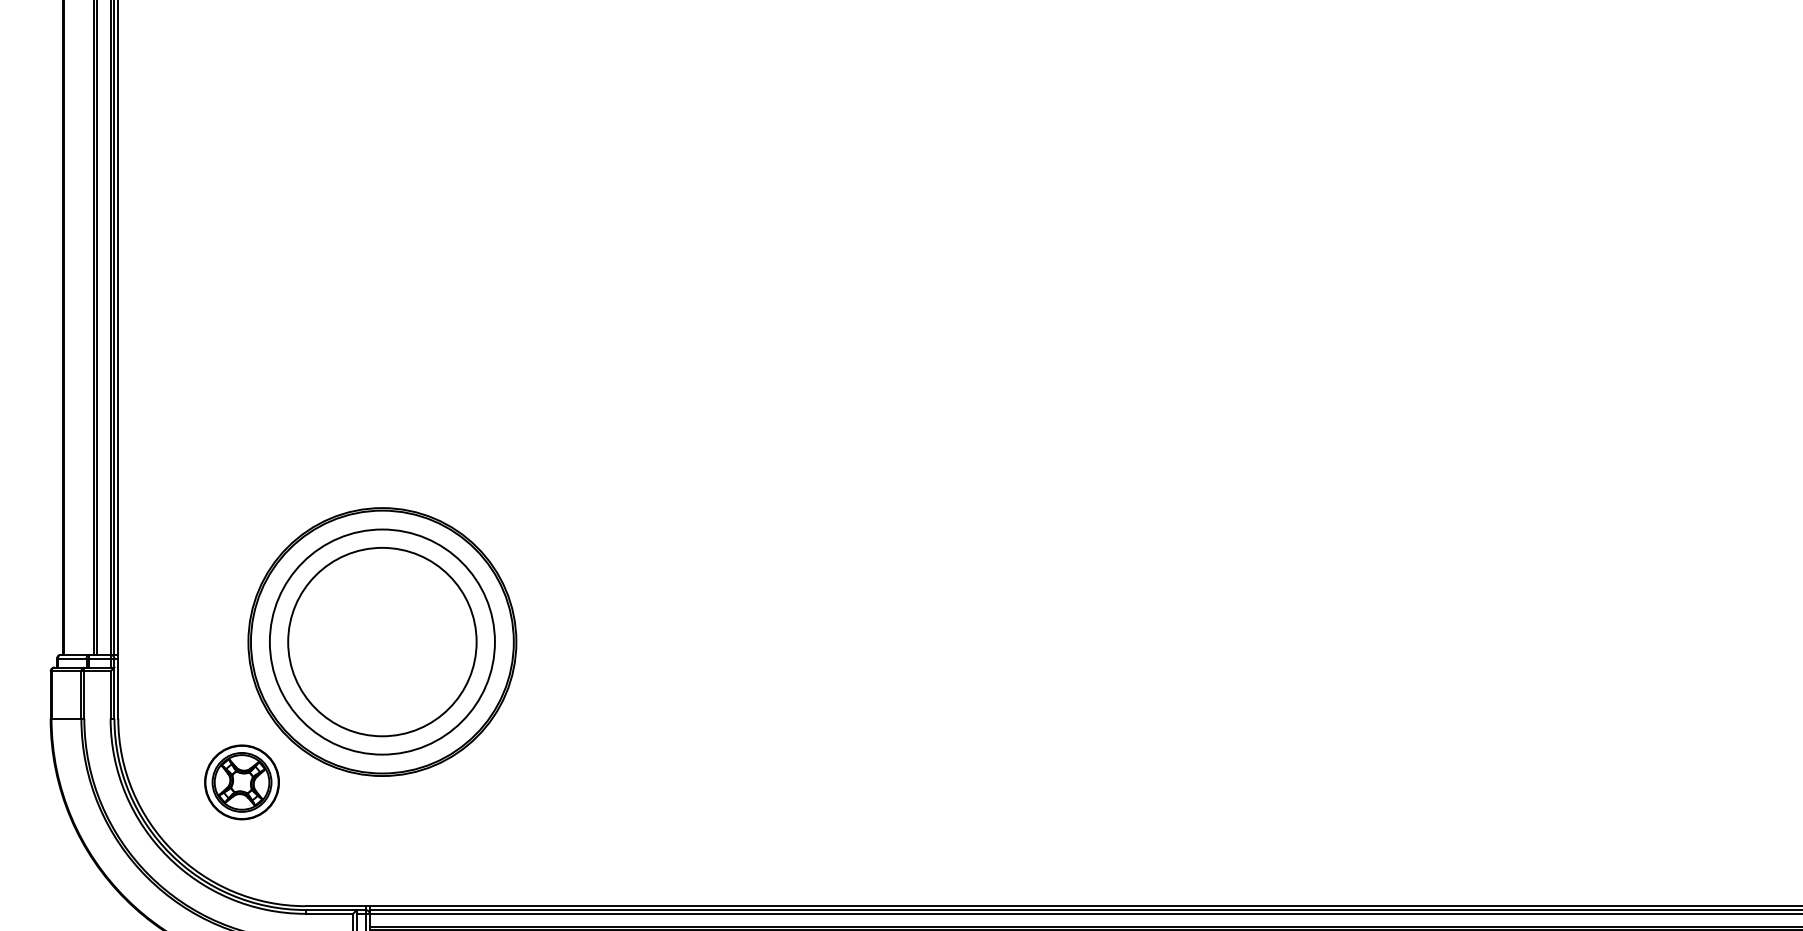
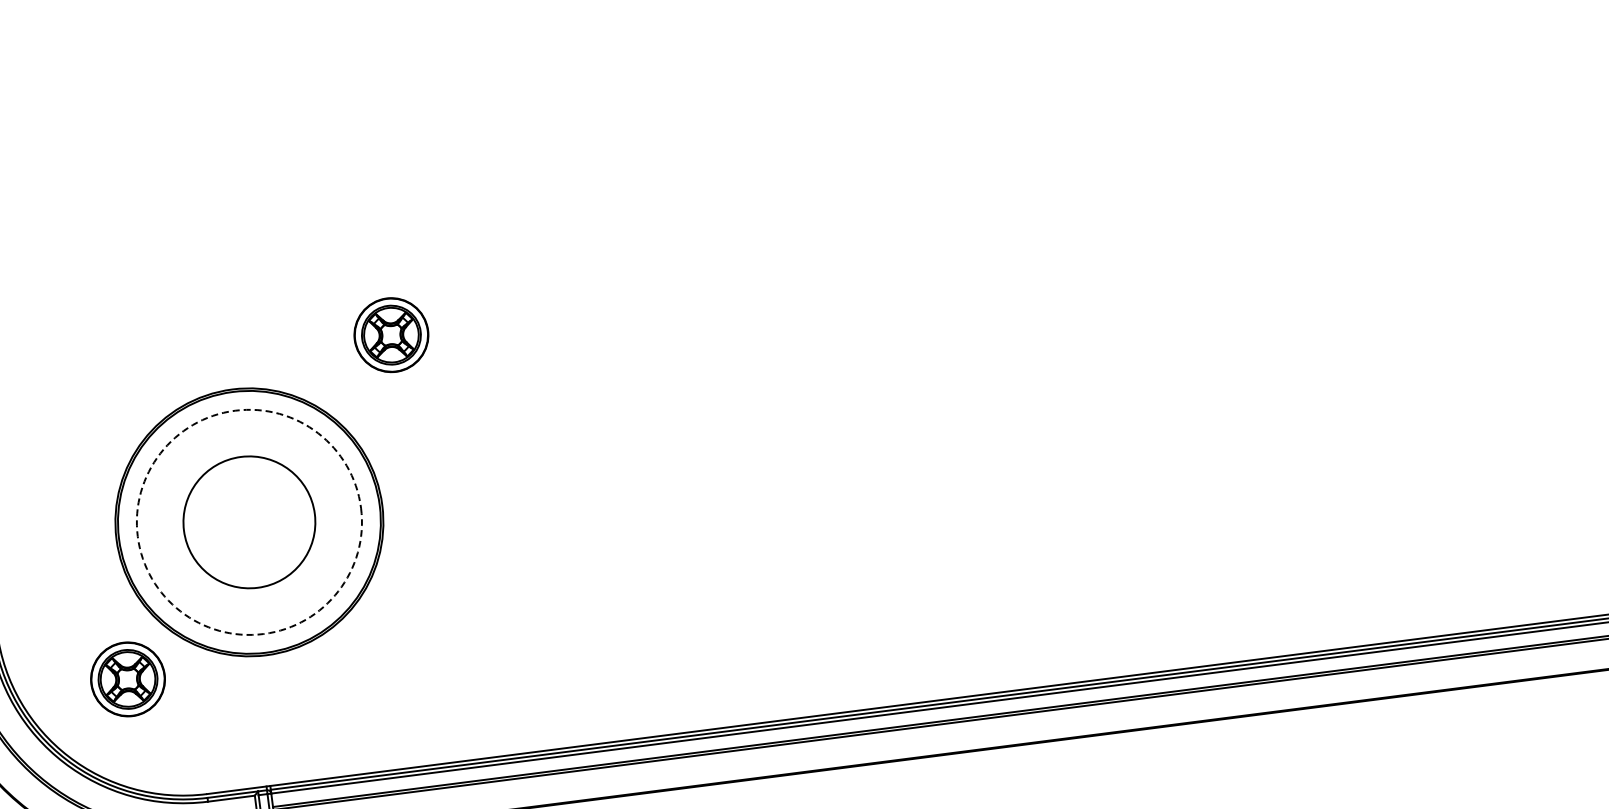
part: (546, 474) -> (390, 335), added
circle: (381, 641) -> (248, 521), solid -> dashed
circle: (382, 641) -> (249, 521), size x0.7

